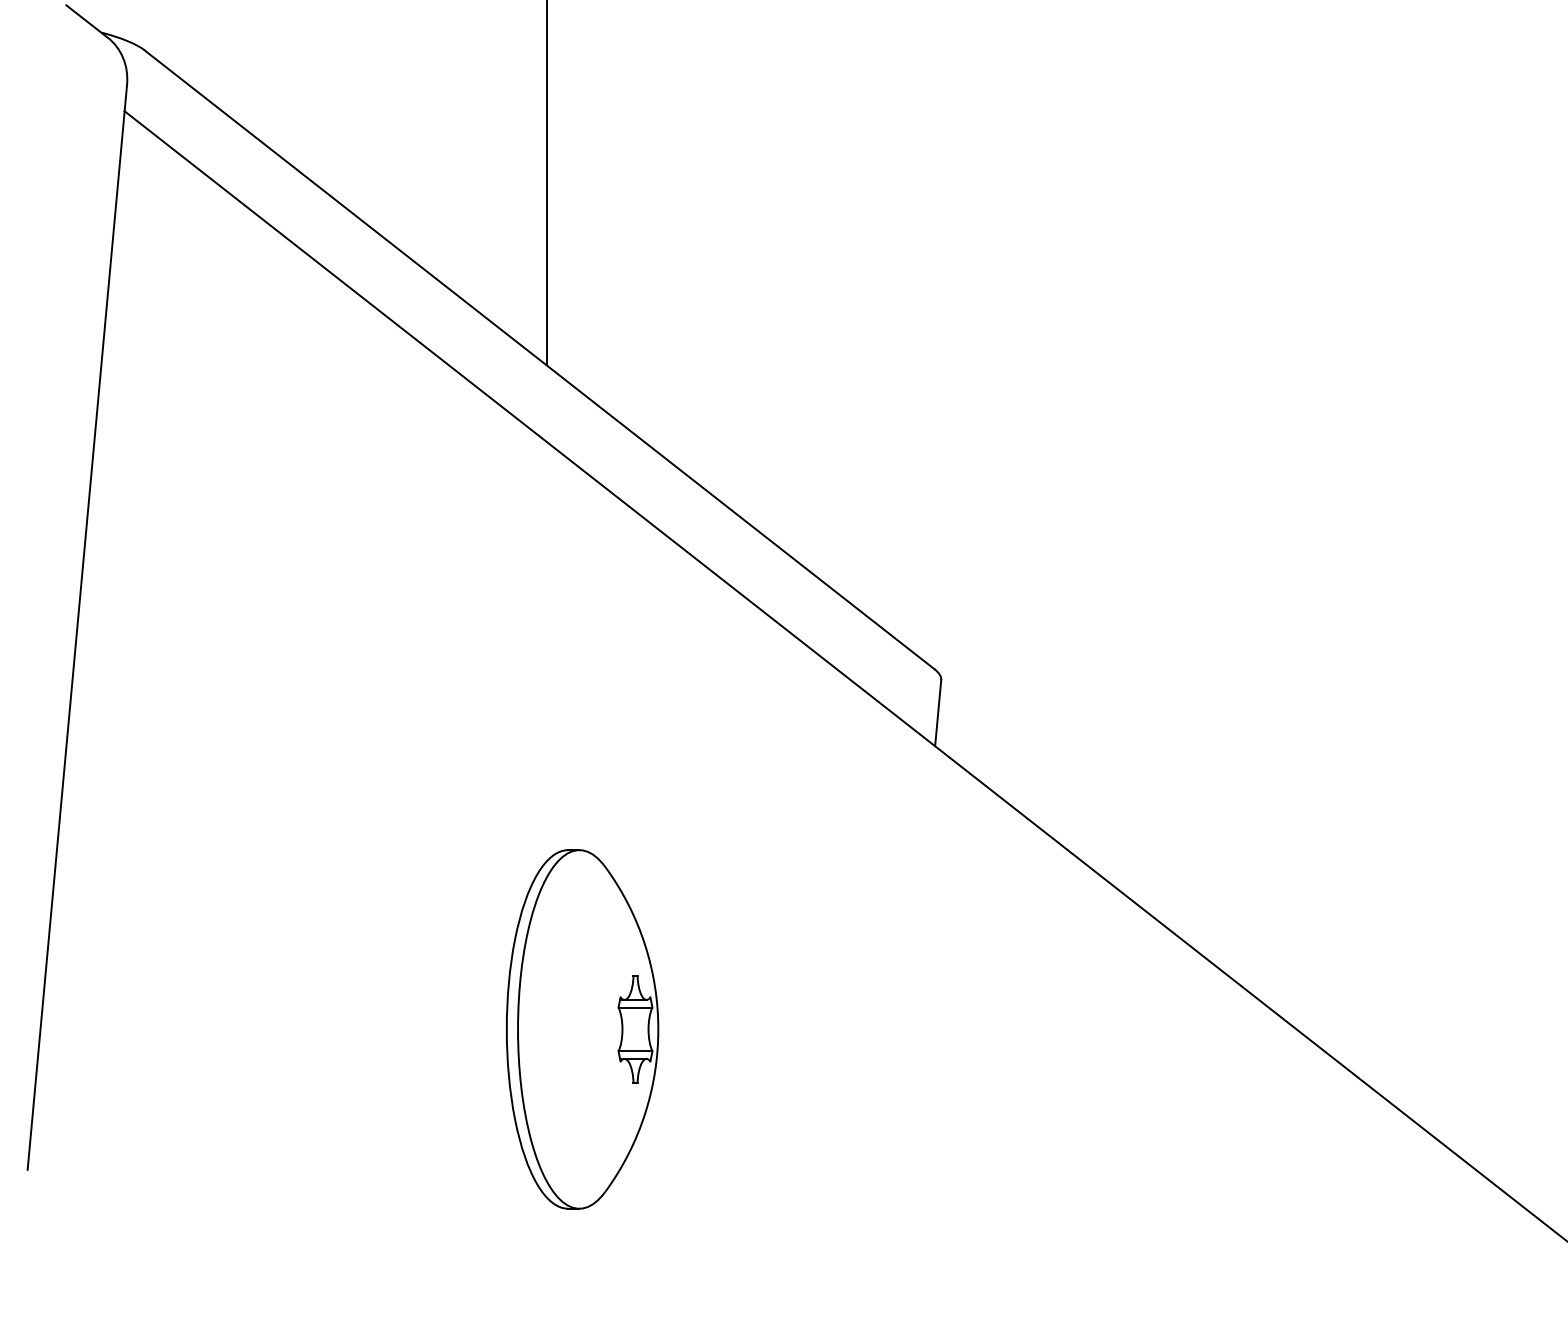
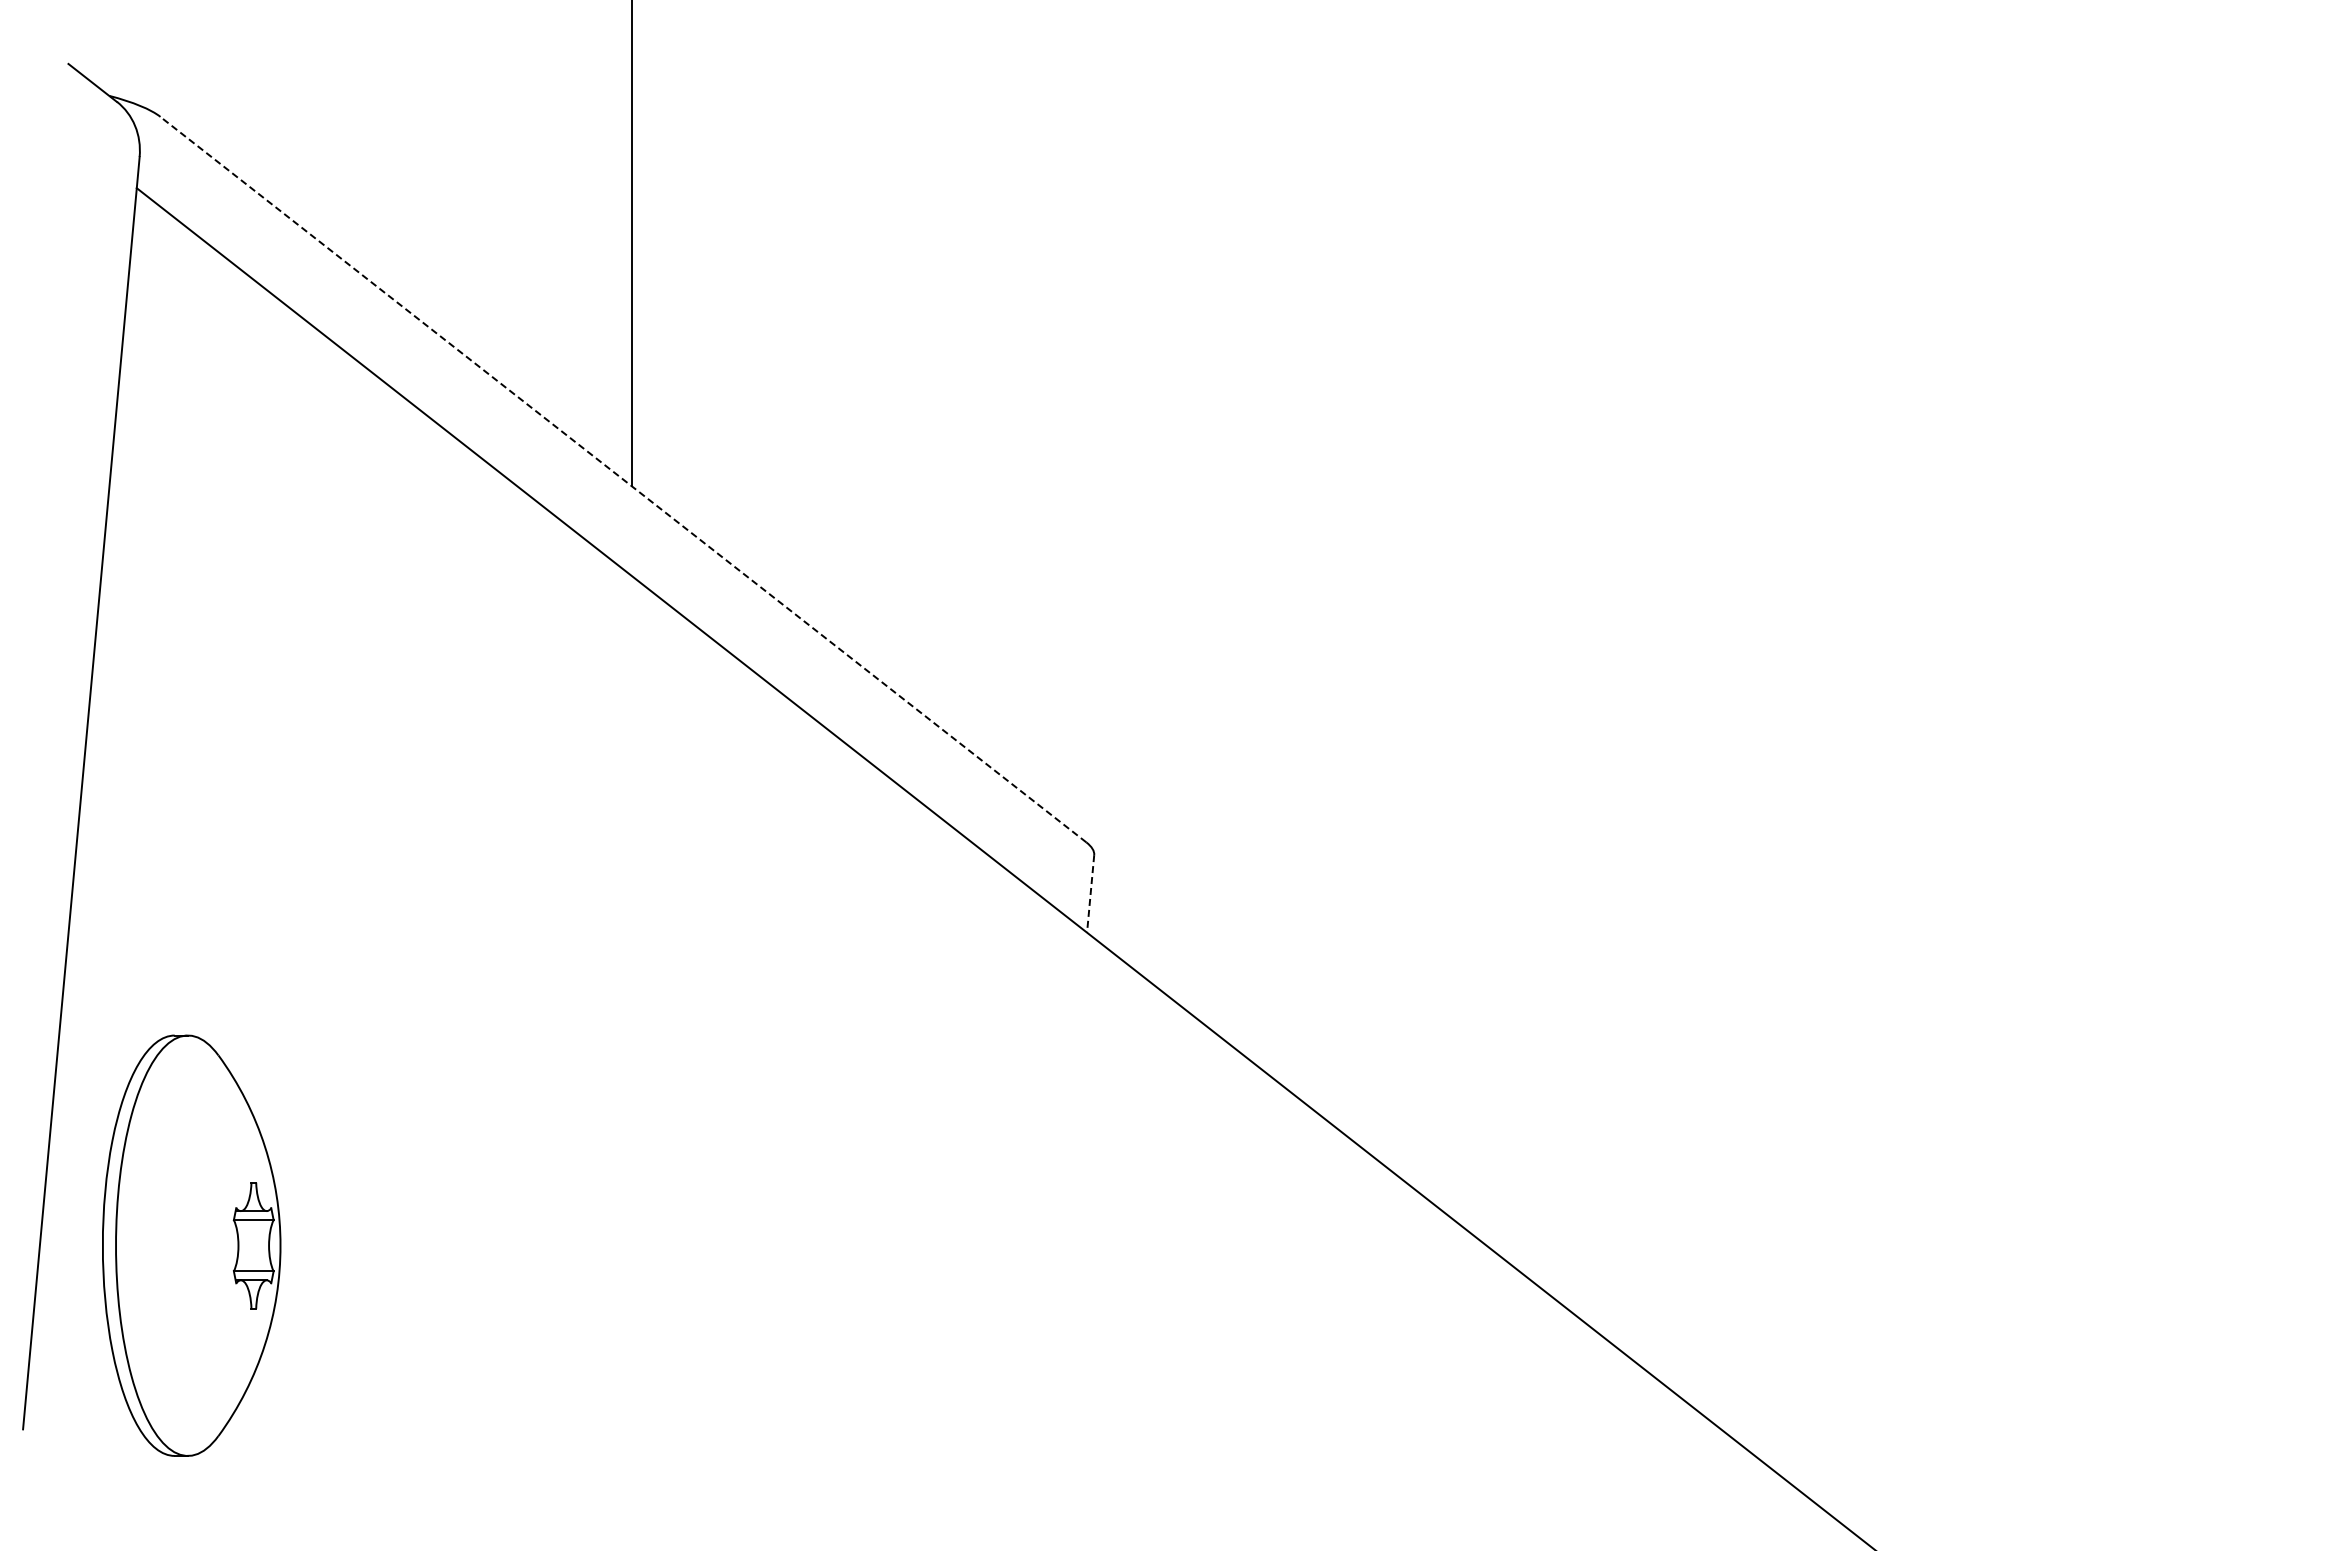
line: (538, 359) -> (622, 479), solid -> dashed
line: (938, 712) -> (1090, 893), solid -> dashed
part: (582, 1029) -> (191, 1245), moved

